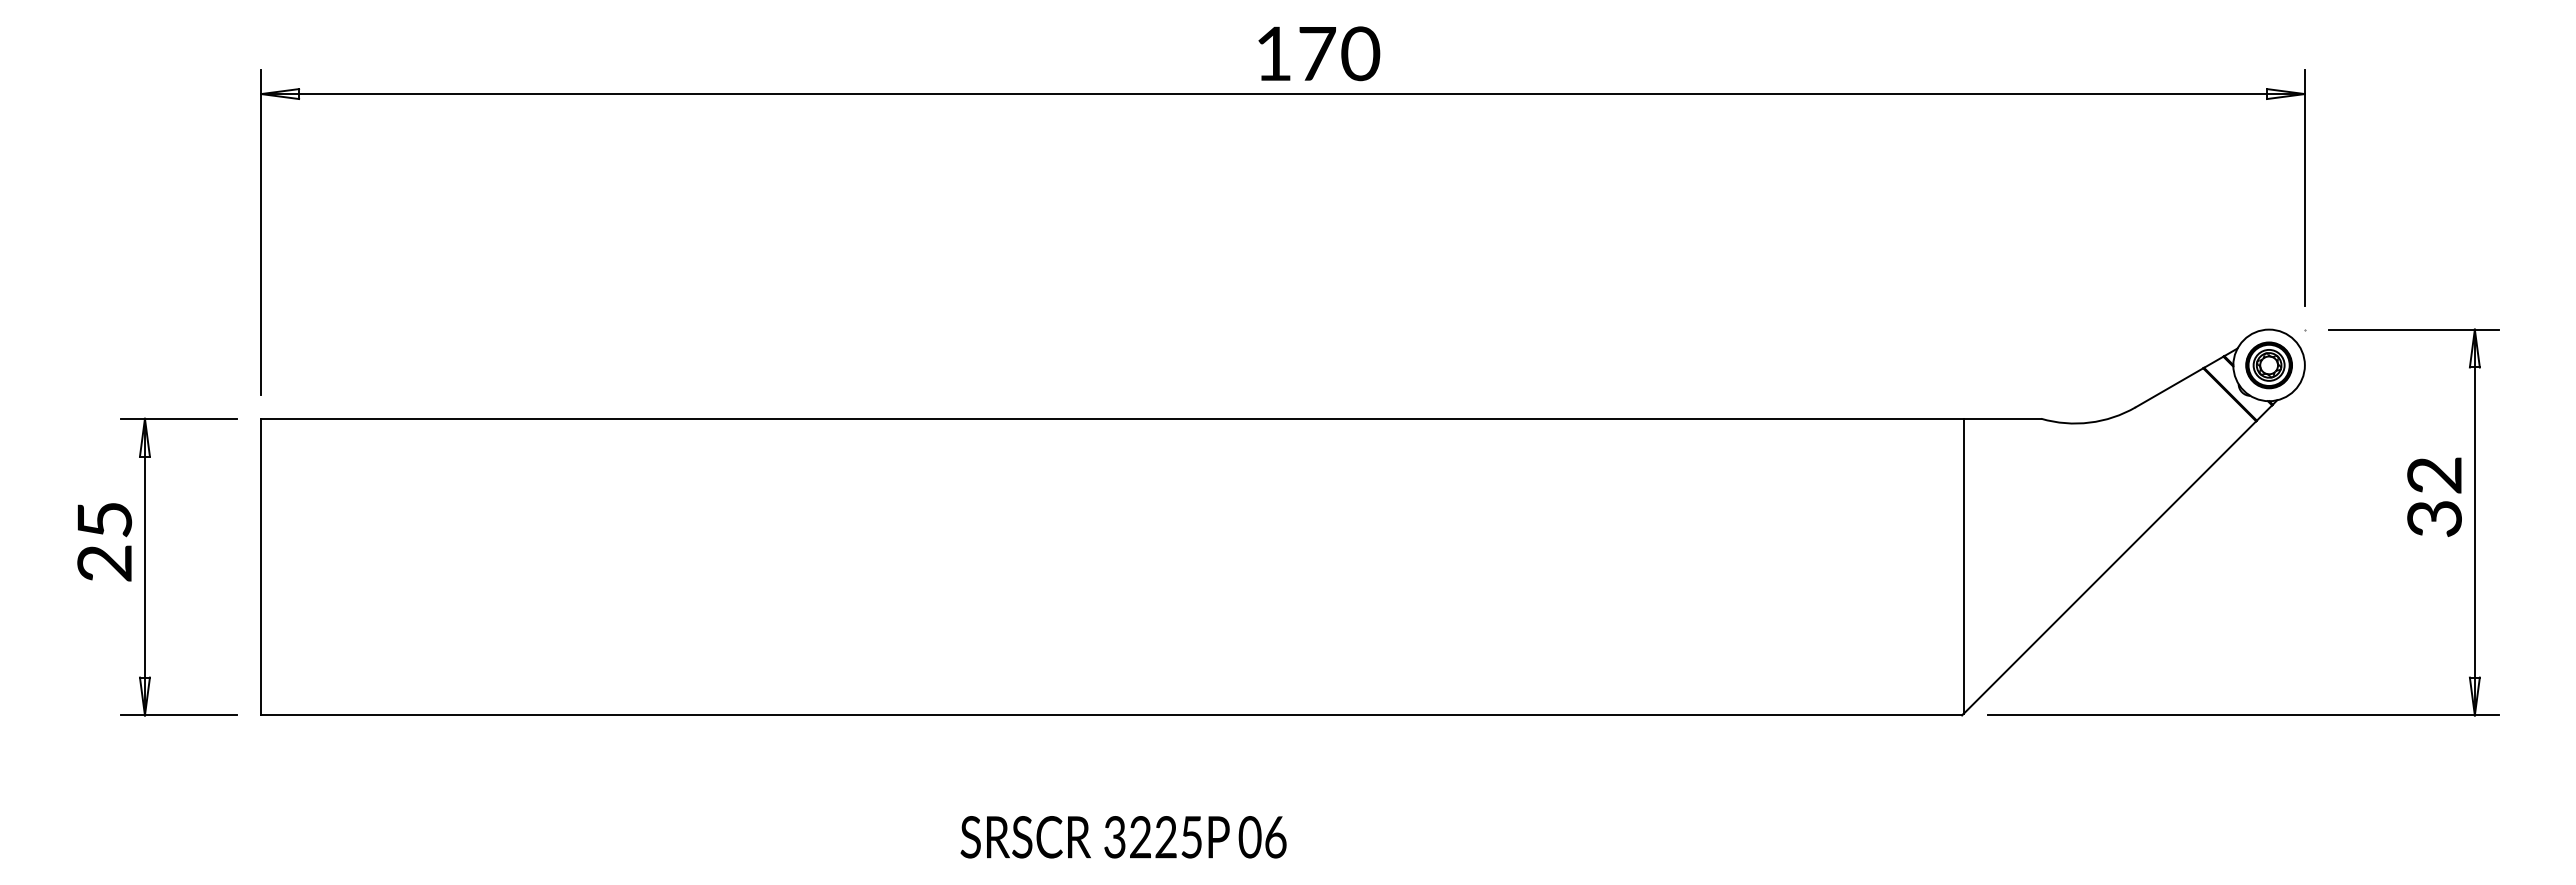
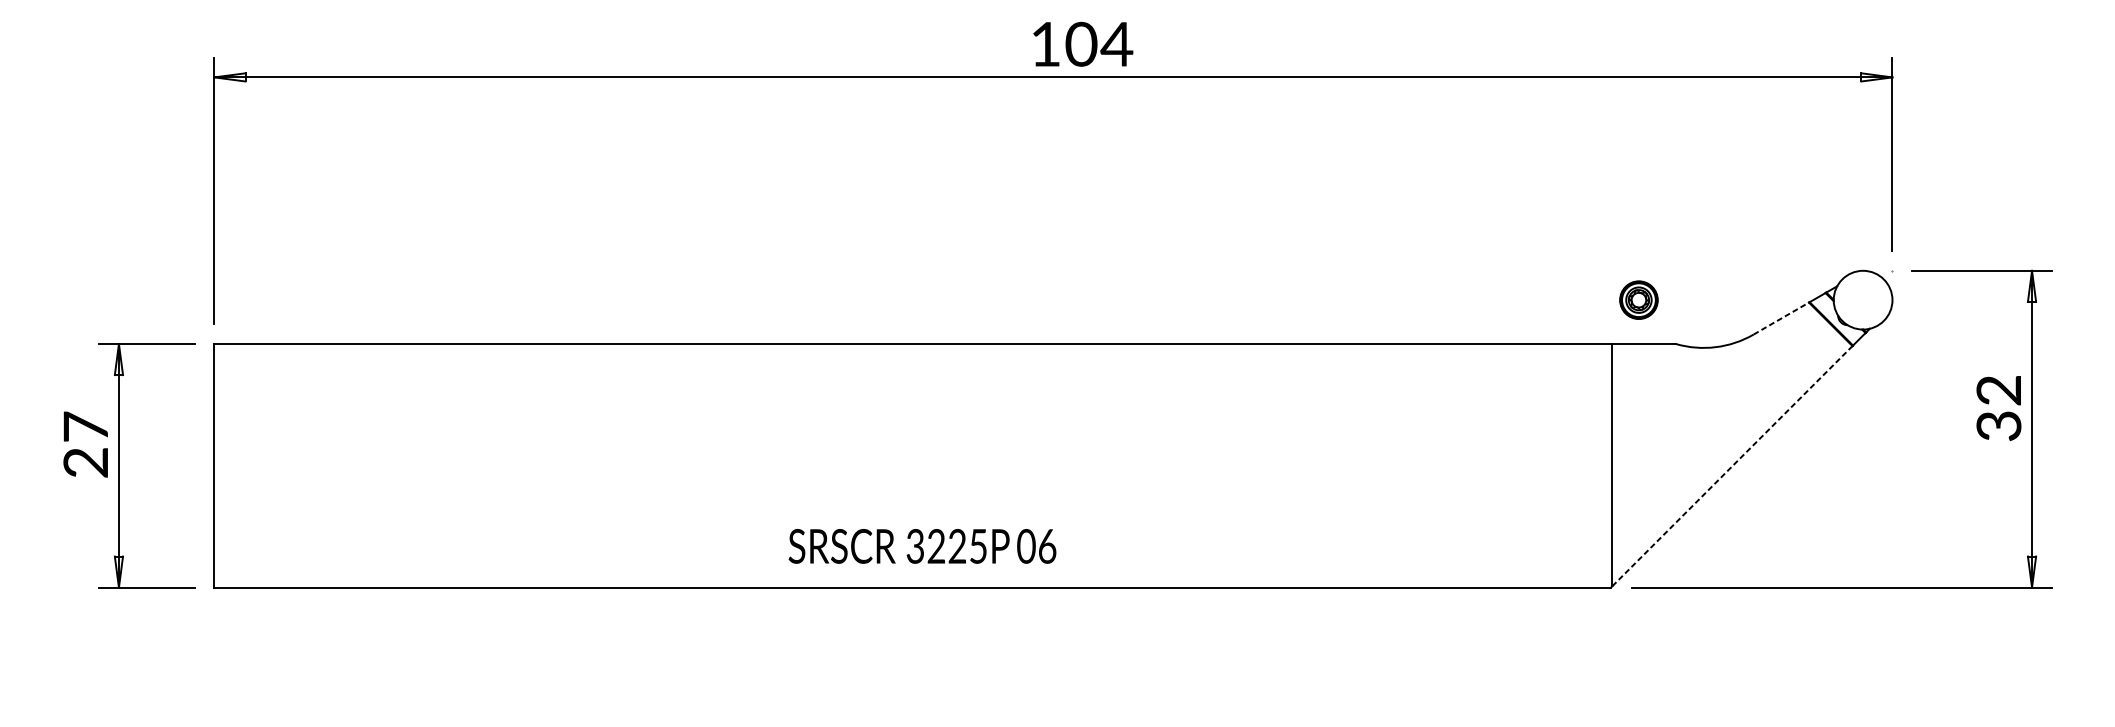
text: (1338, 53) -> (1098, 44), 170 -> 104
part: (2268, 365) -> (1638, 300), moved
line: (2169, 387) -> (1781, 318), solid -> dashed
text: (104, 519) -> (85, 426), 25 -> 27
line: (2109, 567) -> (1732, 466), solid -> dashed
text: (1123, 837) -> (922, 546), moved

